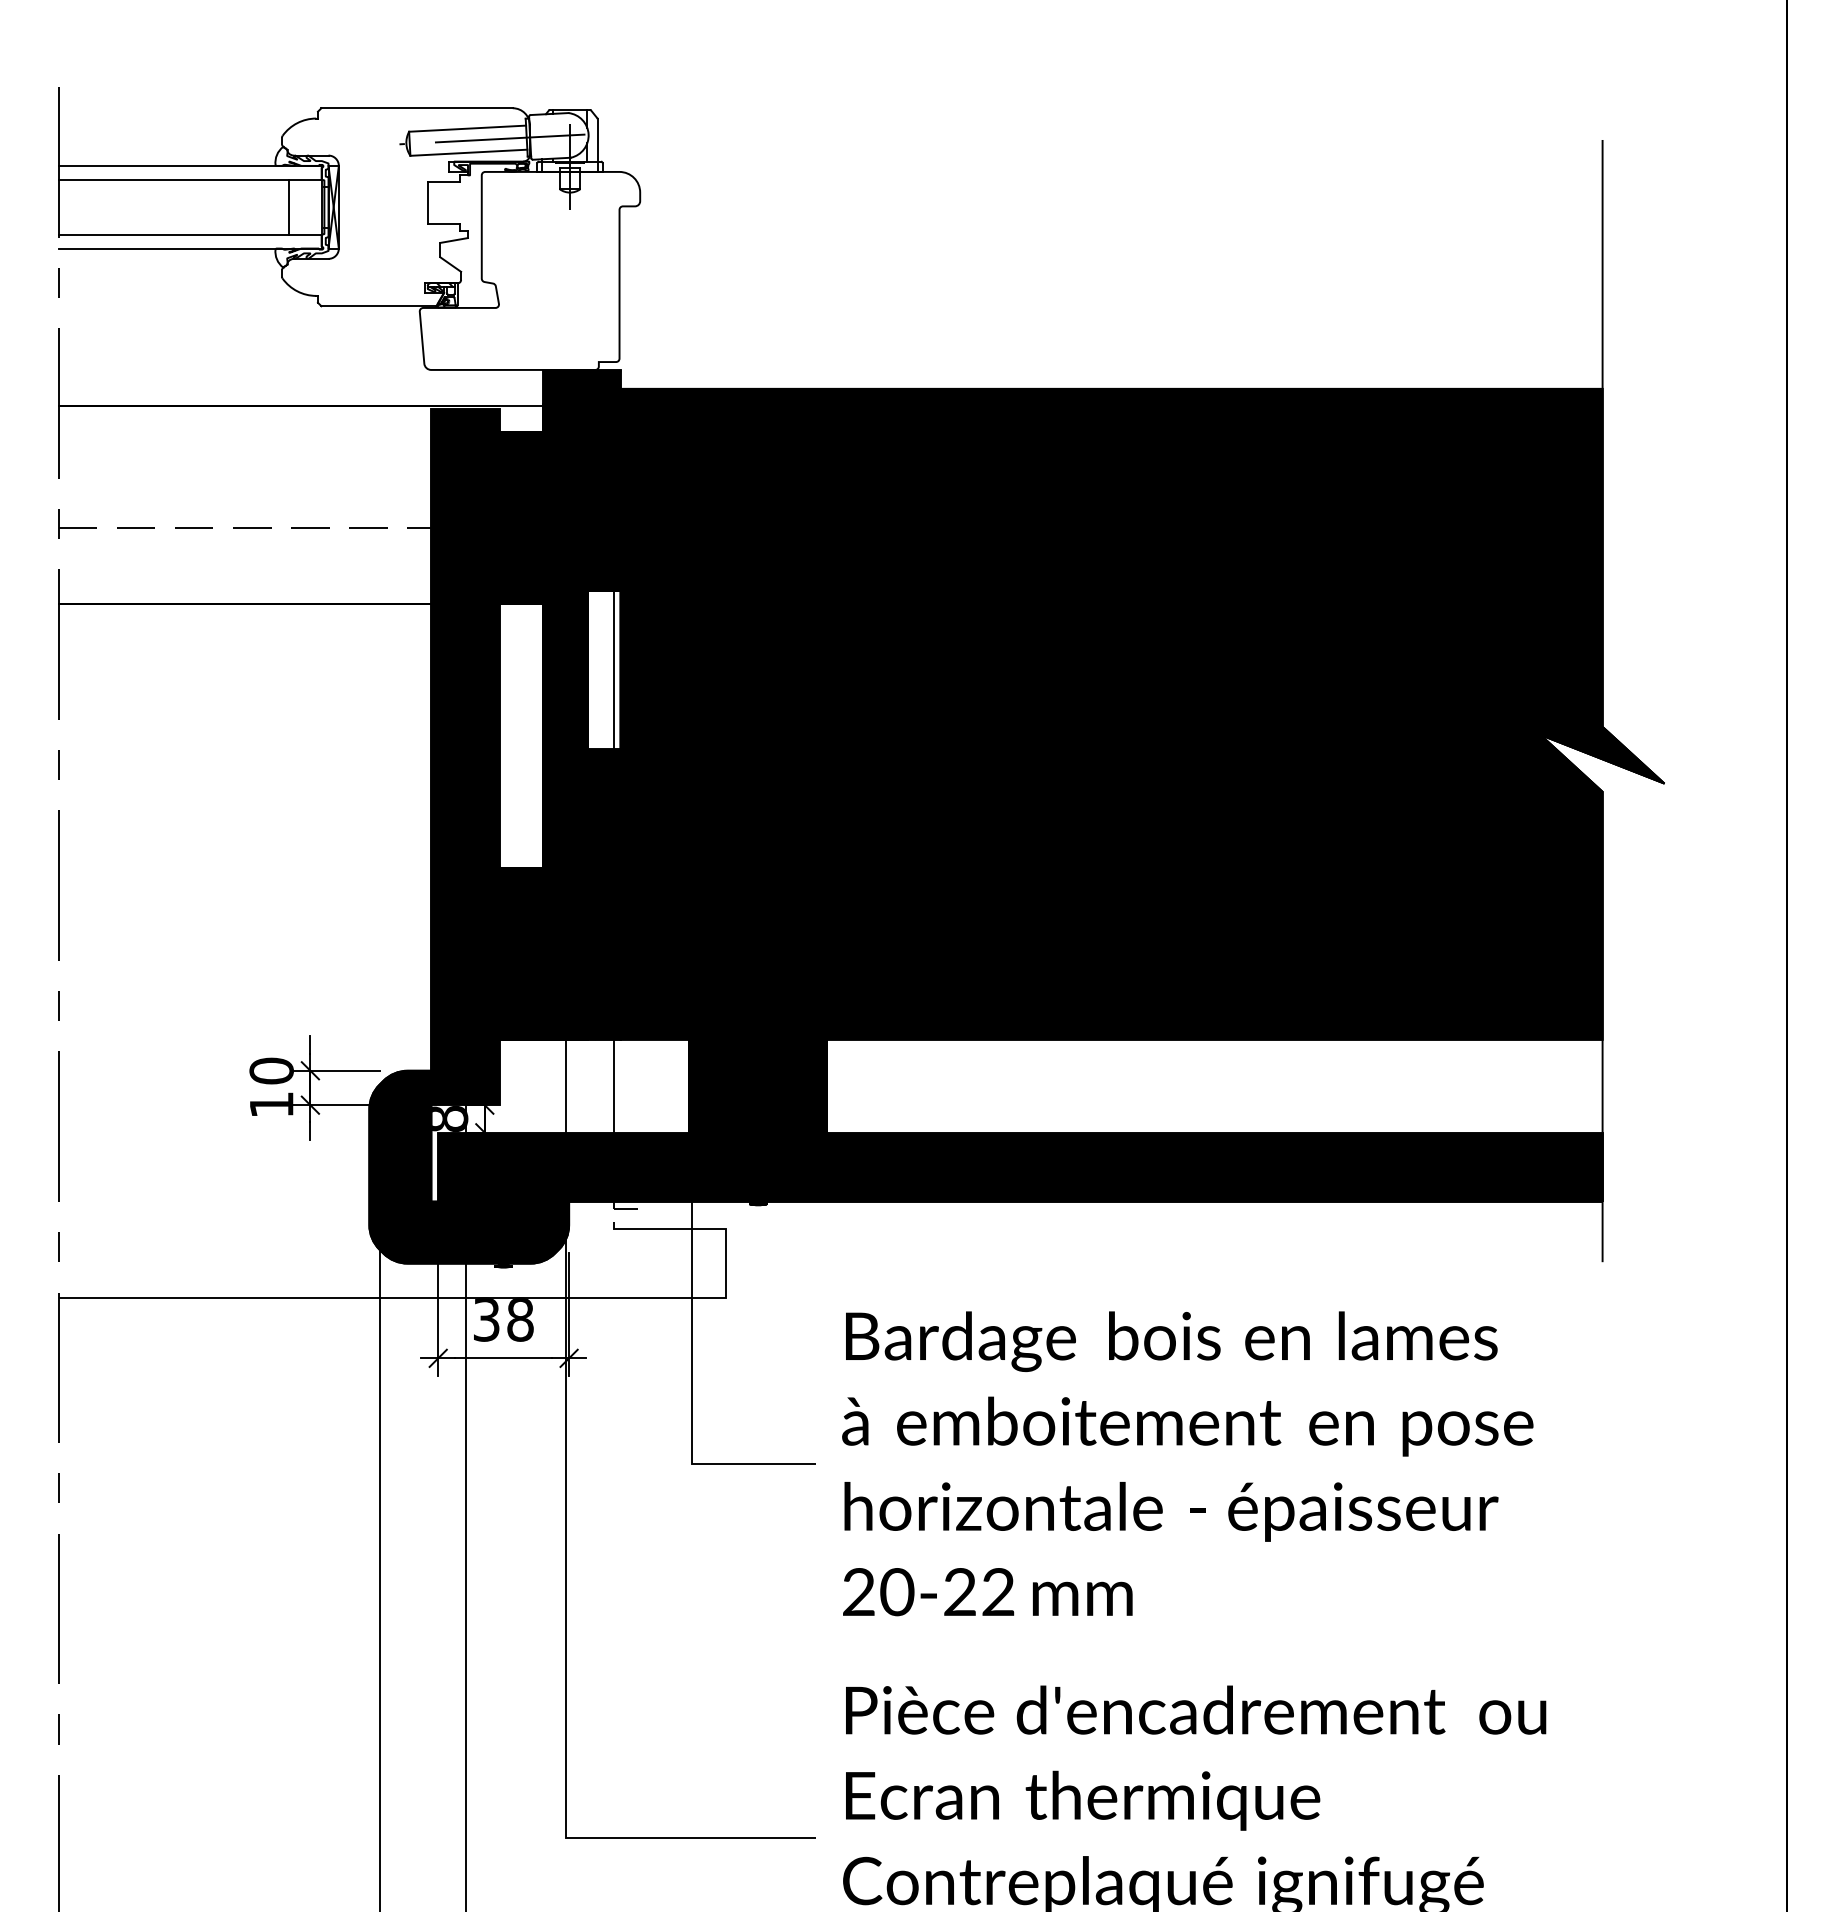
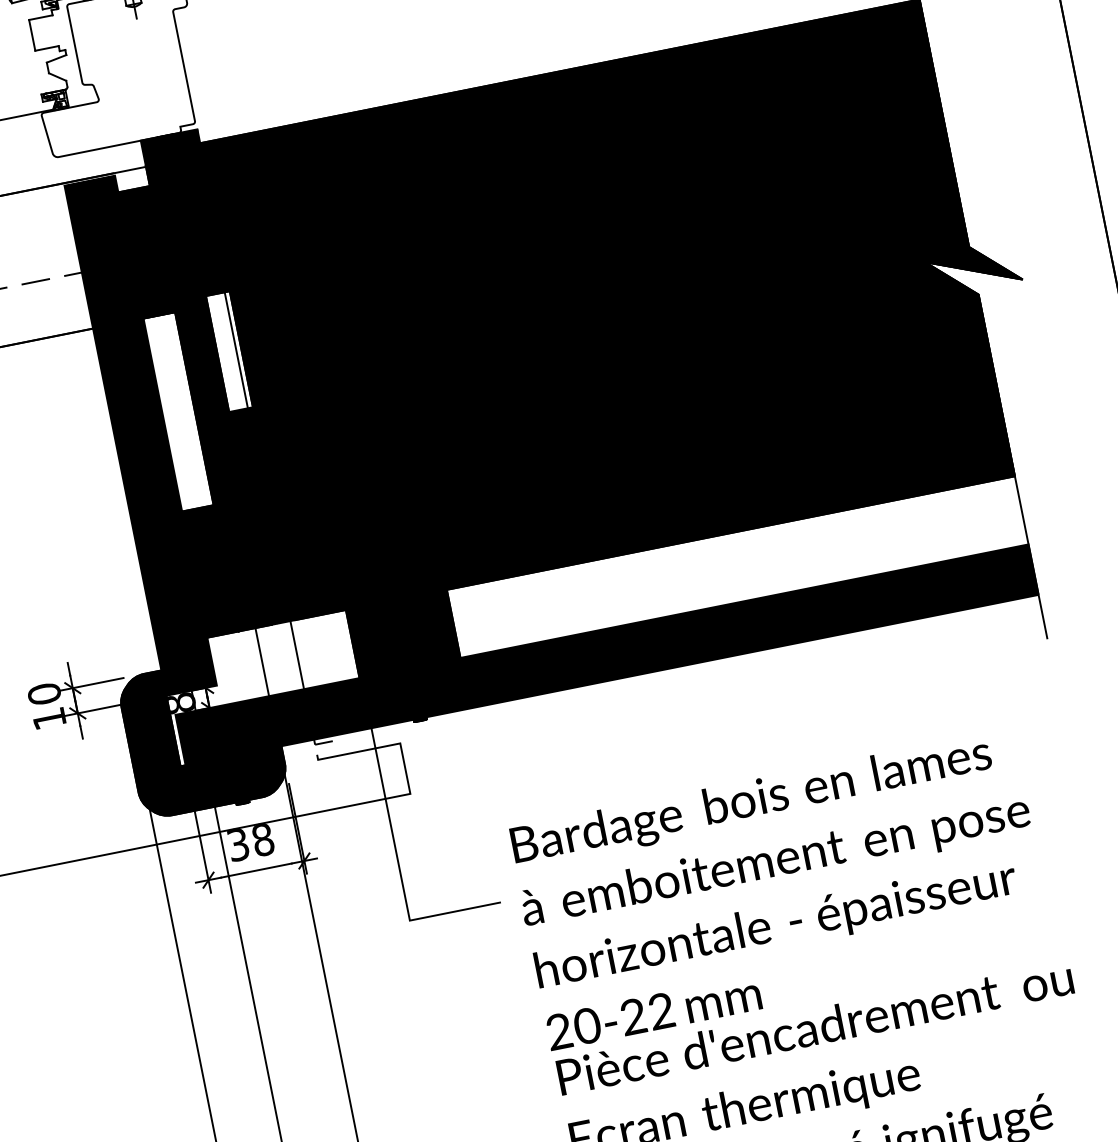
text: (1187, 1463) -> (781, 889), moved

